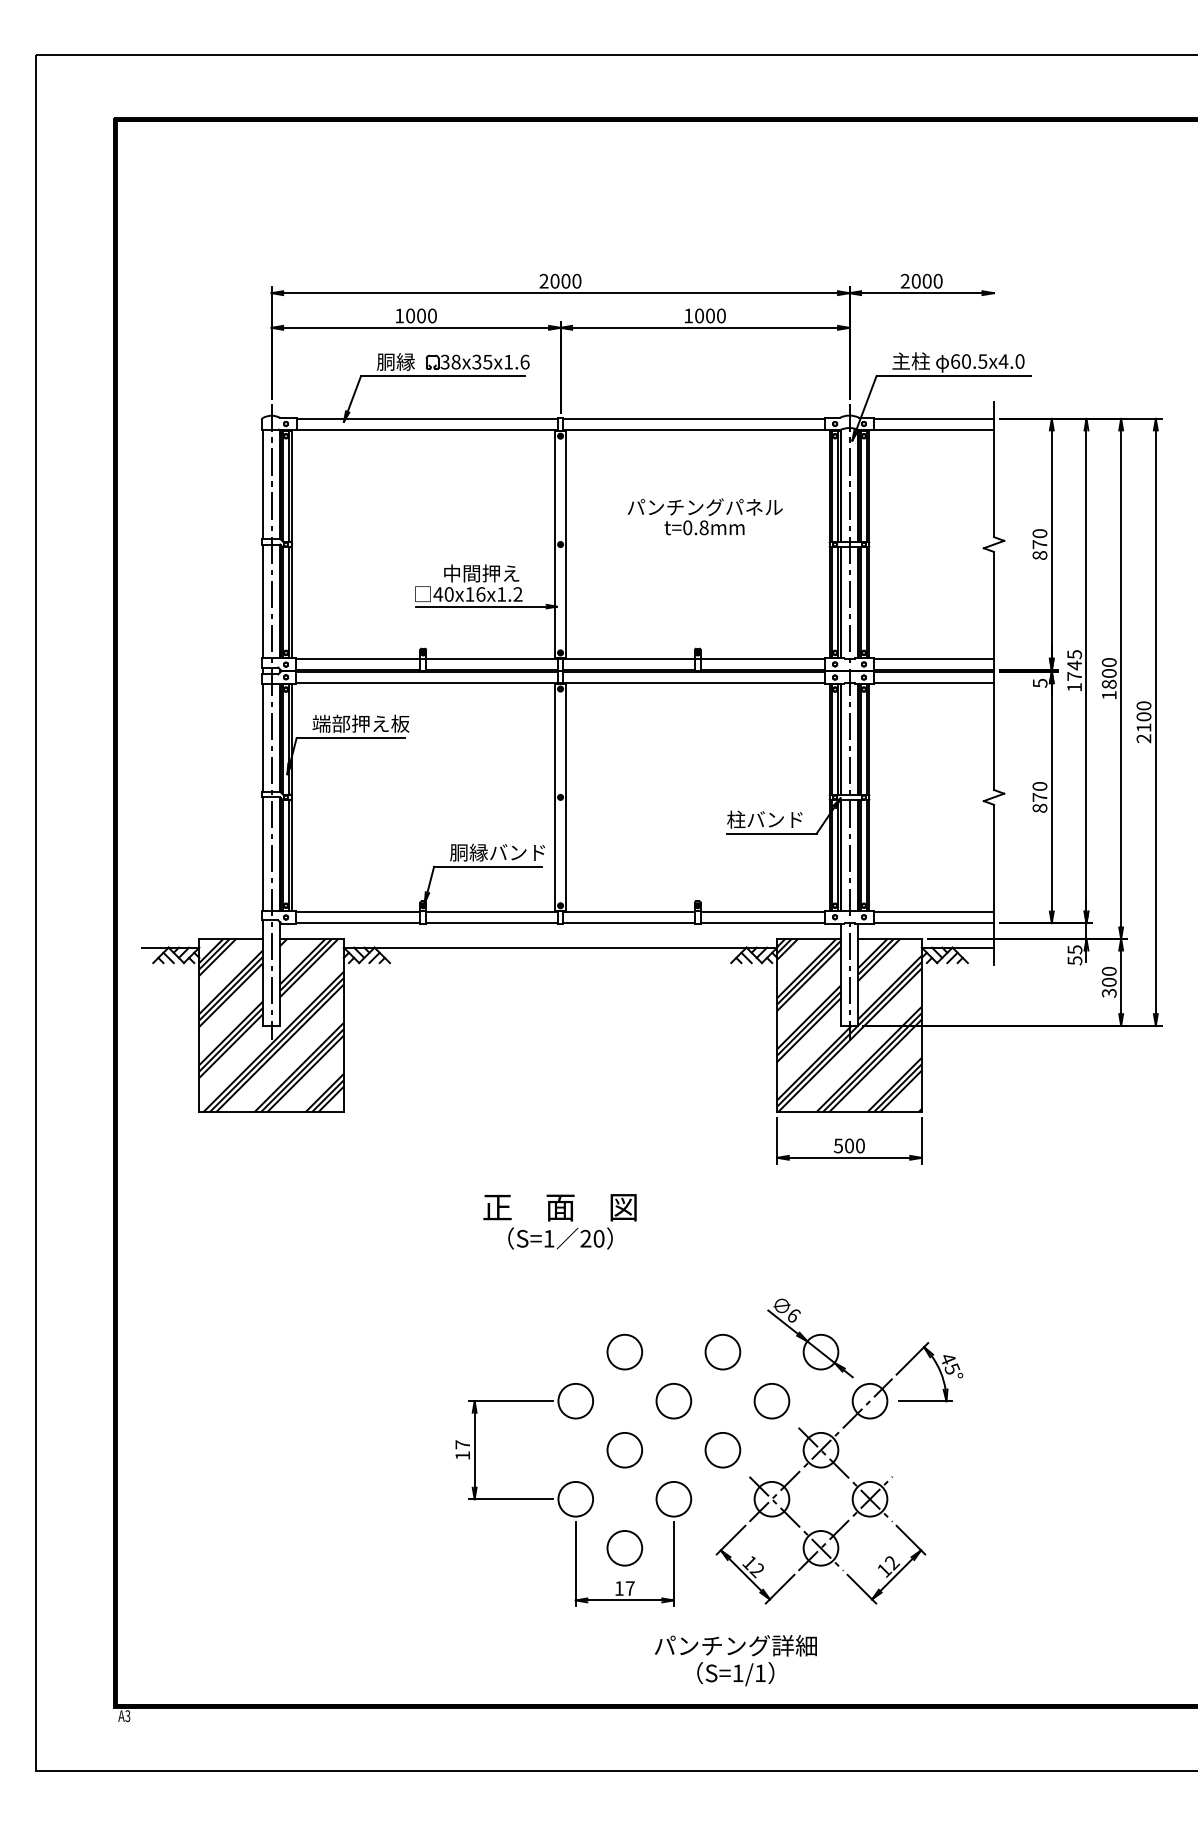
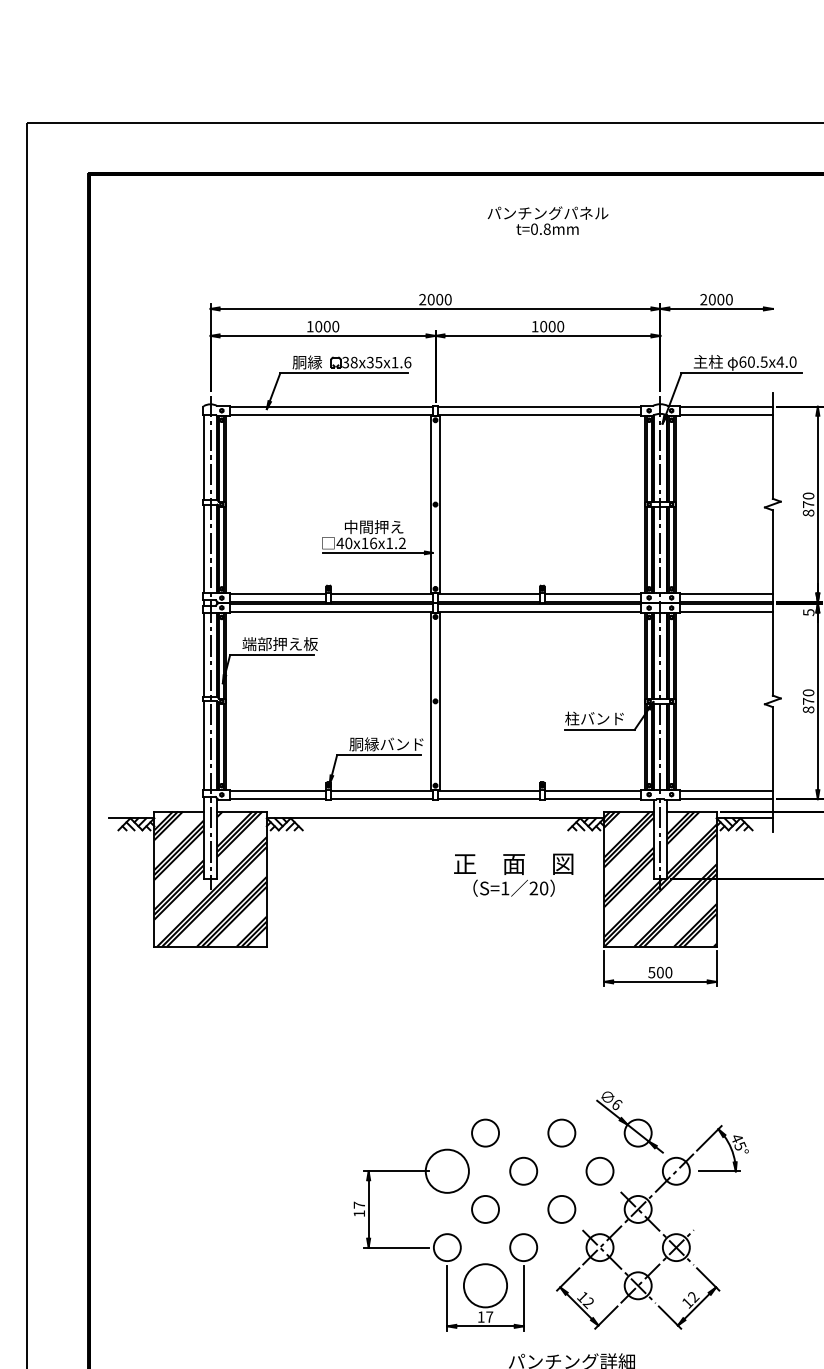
text: (704, 516) -> (547, 220), moved
text: (559, 1221) -> (513, 875), moved
circle: (575, 1400) -> (447, 1170), size x1.6
circle: (624, 1547) -> (485, 1285), size x1.6

